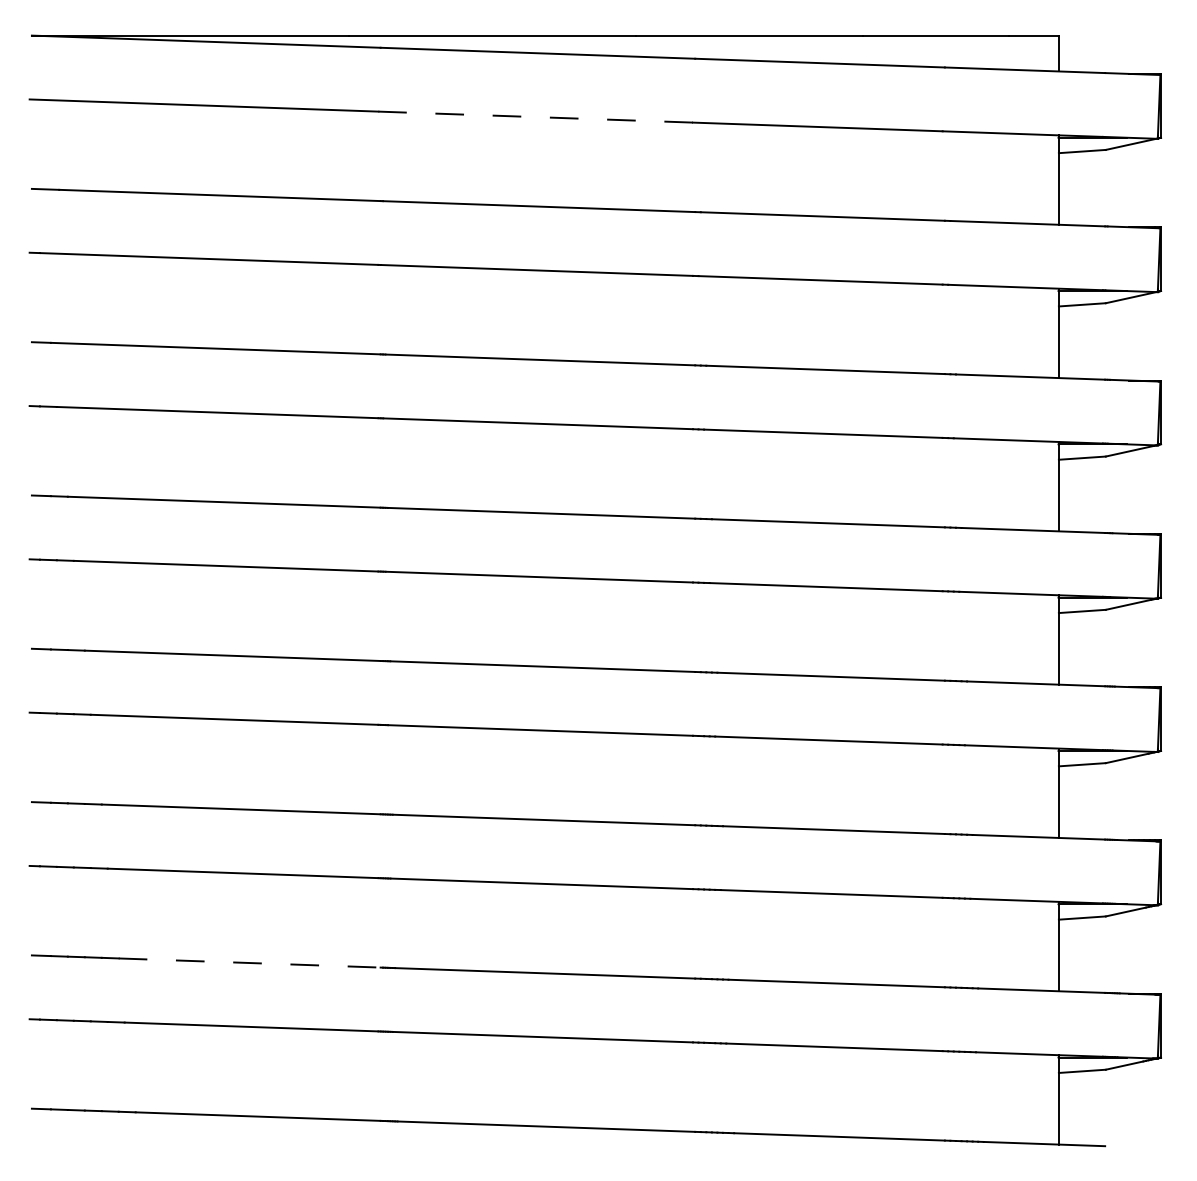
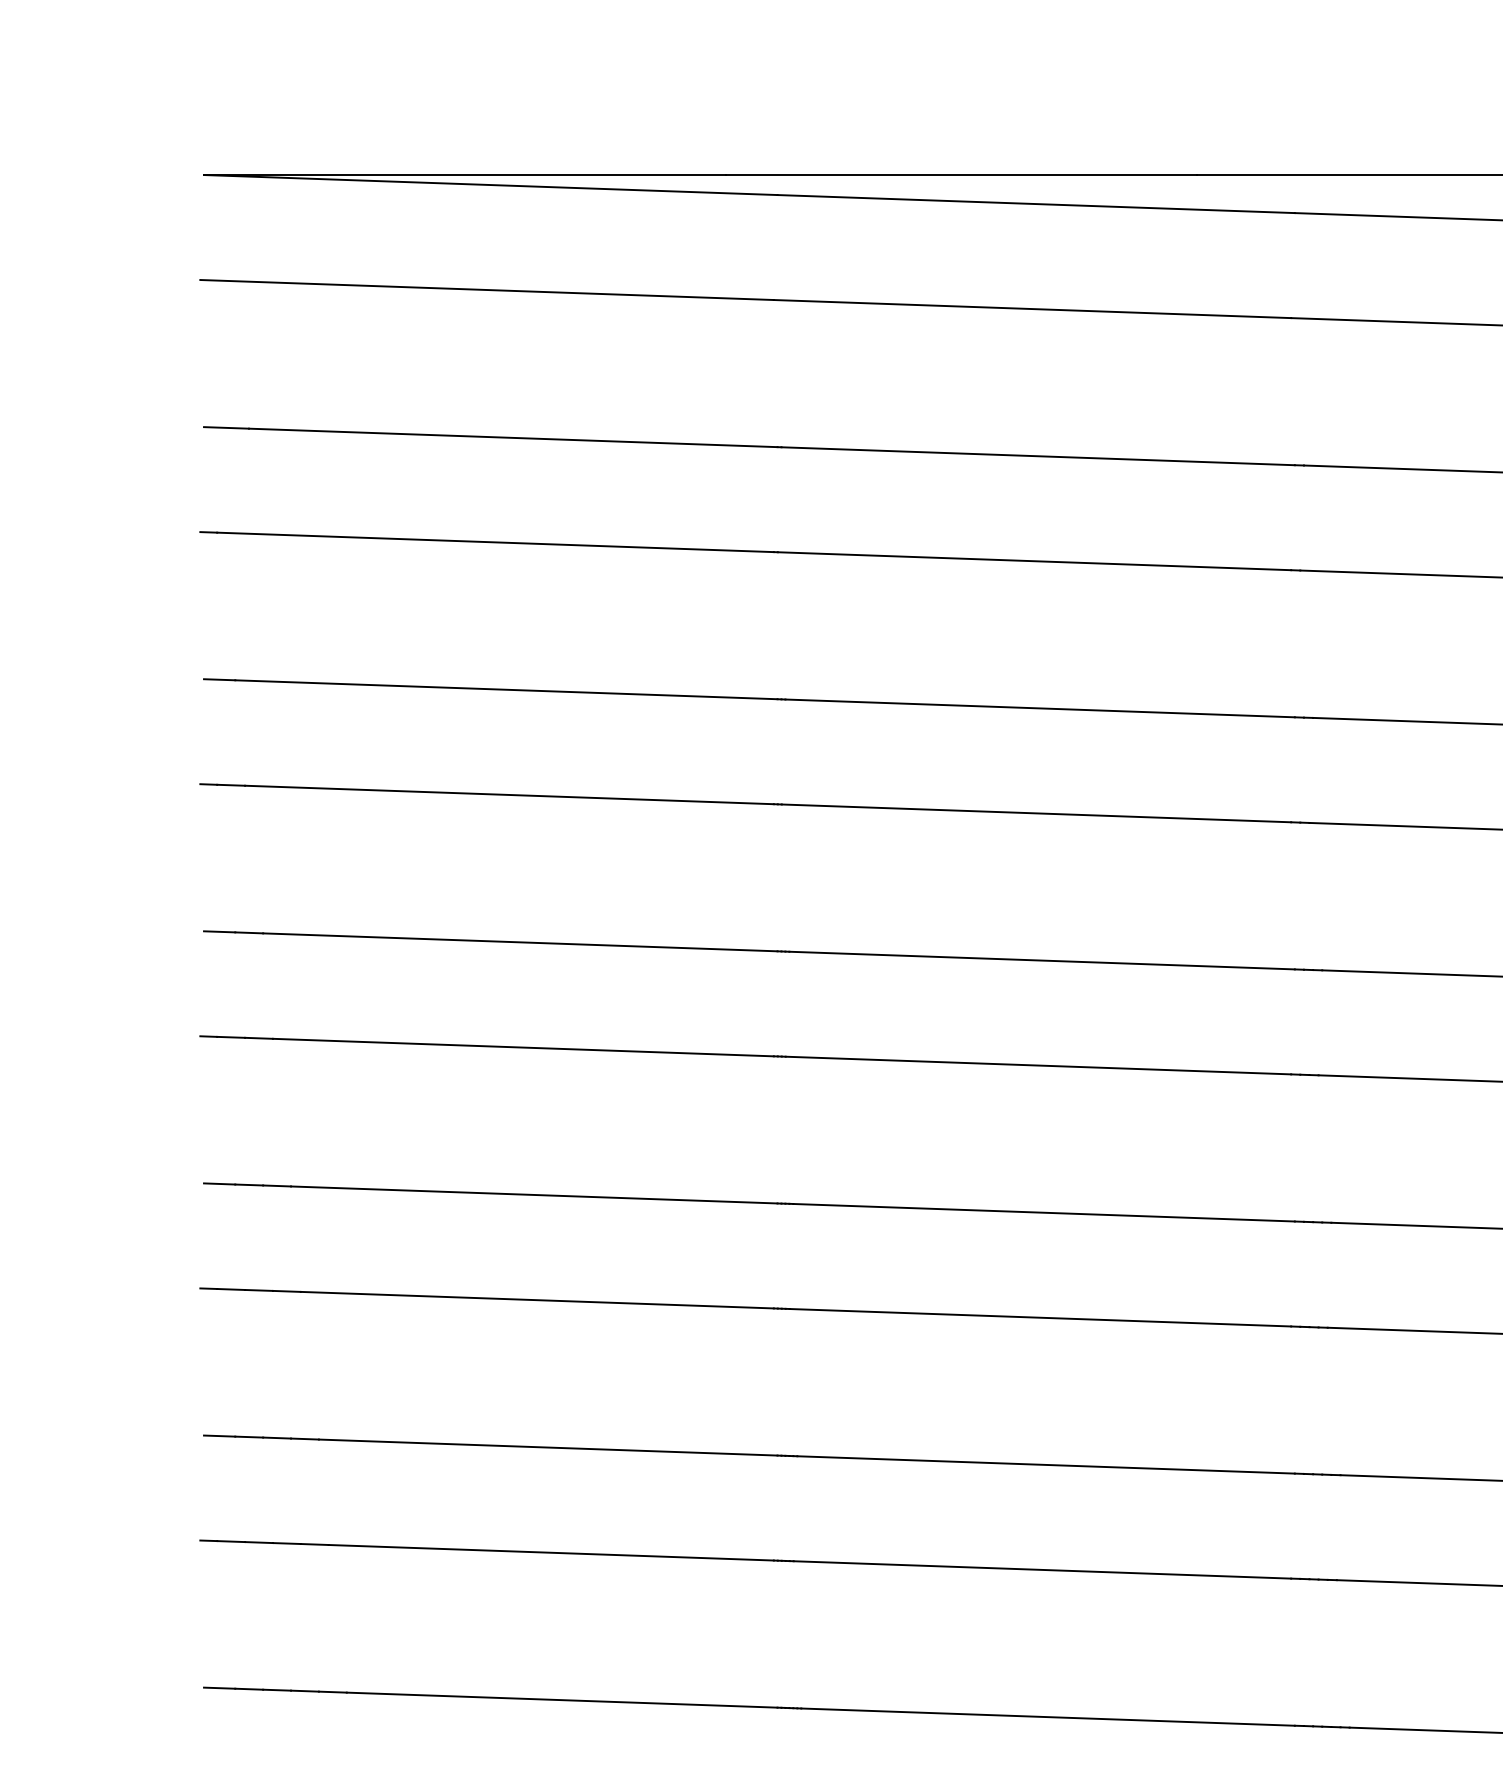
line: (535, 117) -> (1032, 309), dashed -> solid
line: (250, 963) -> (563, 1700), dashed -> solid

